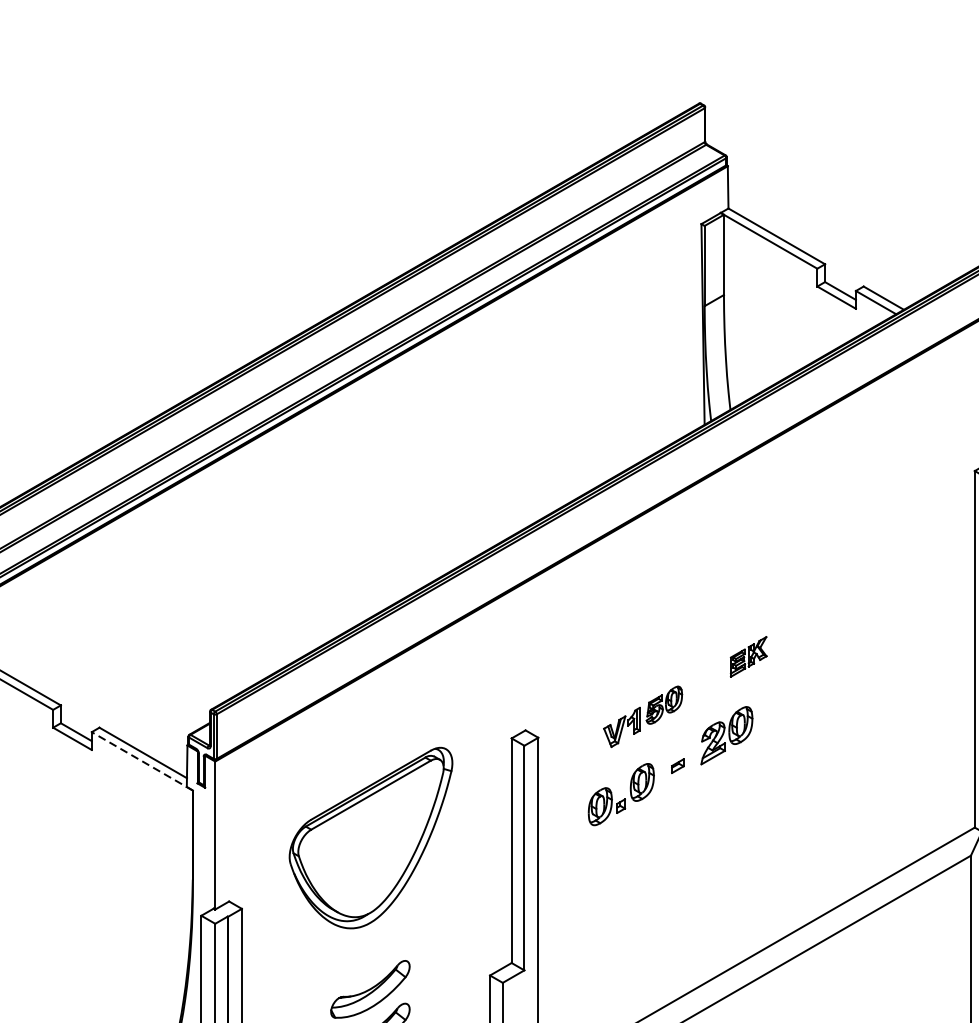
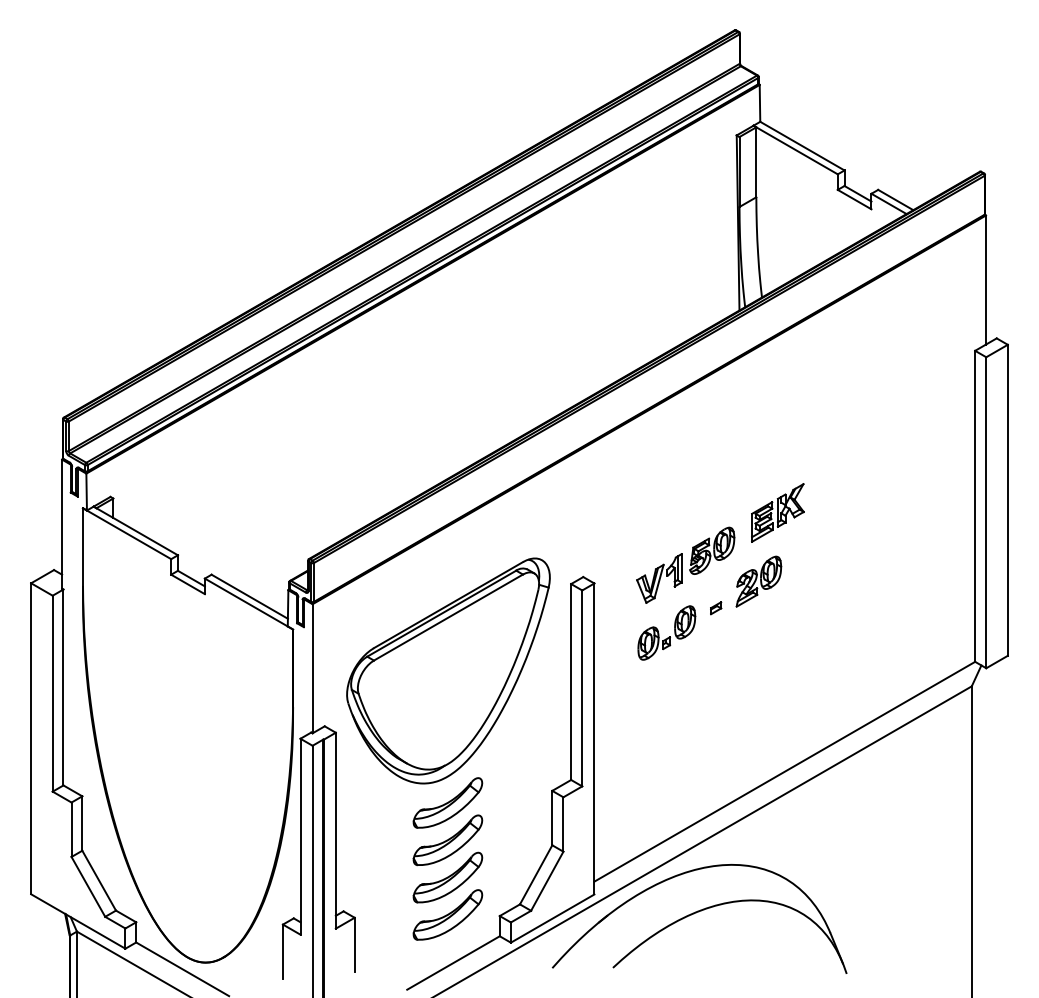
part: (748, 656) -> (777, 512), size x1.67
part: (642, 715) -> (685, 564), size x1.43
line: (141, 761) -> (248, 604), dashed -> solid
part: (371, 837) -> (448, 670), size x1.43

